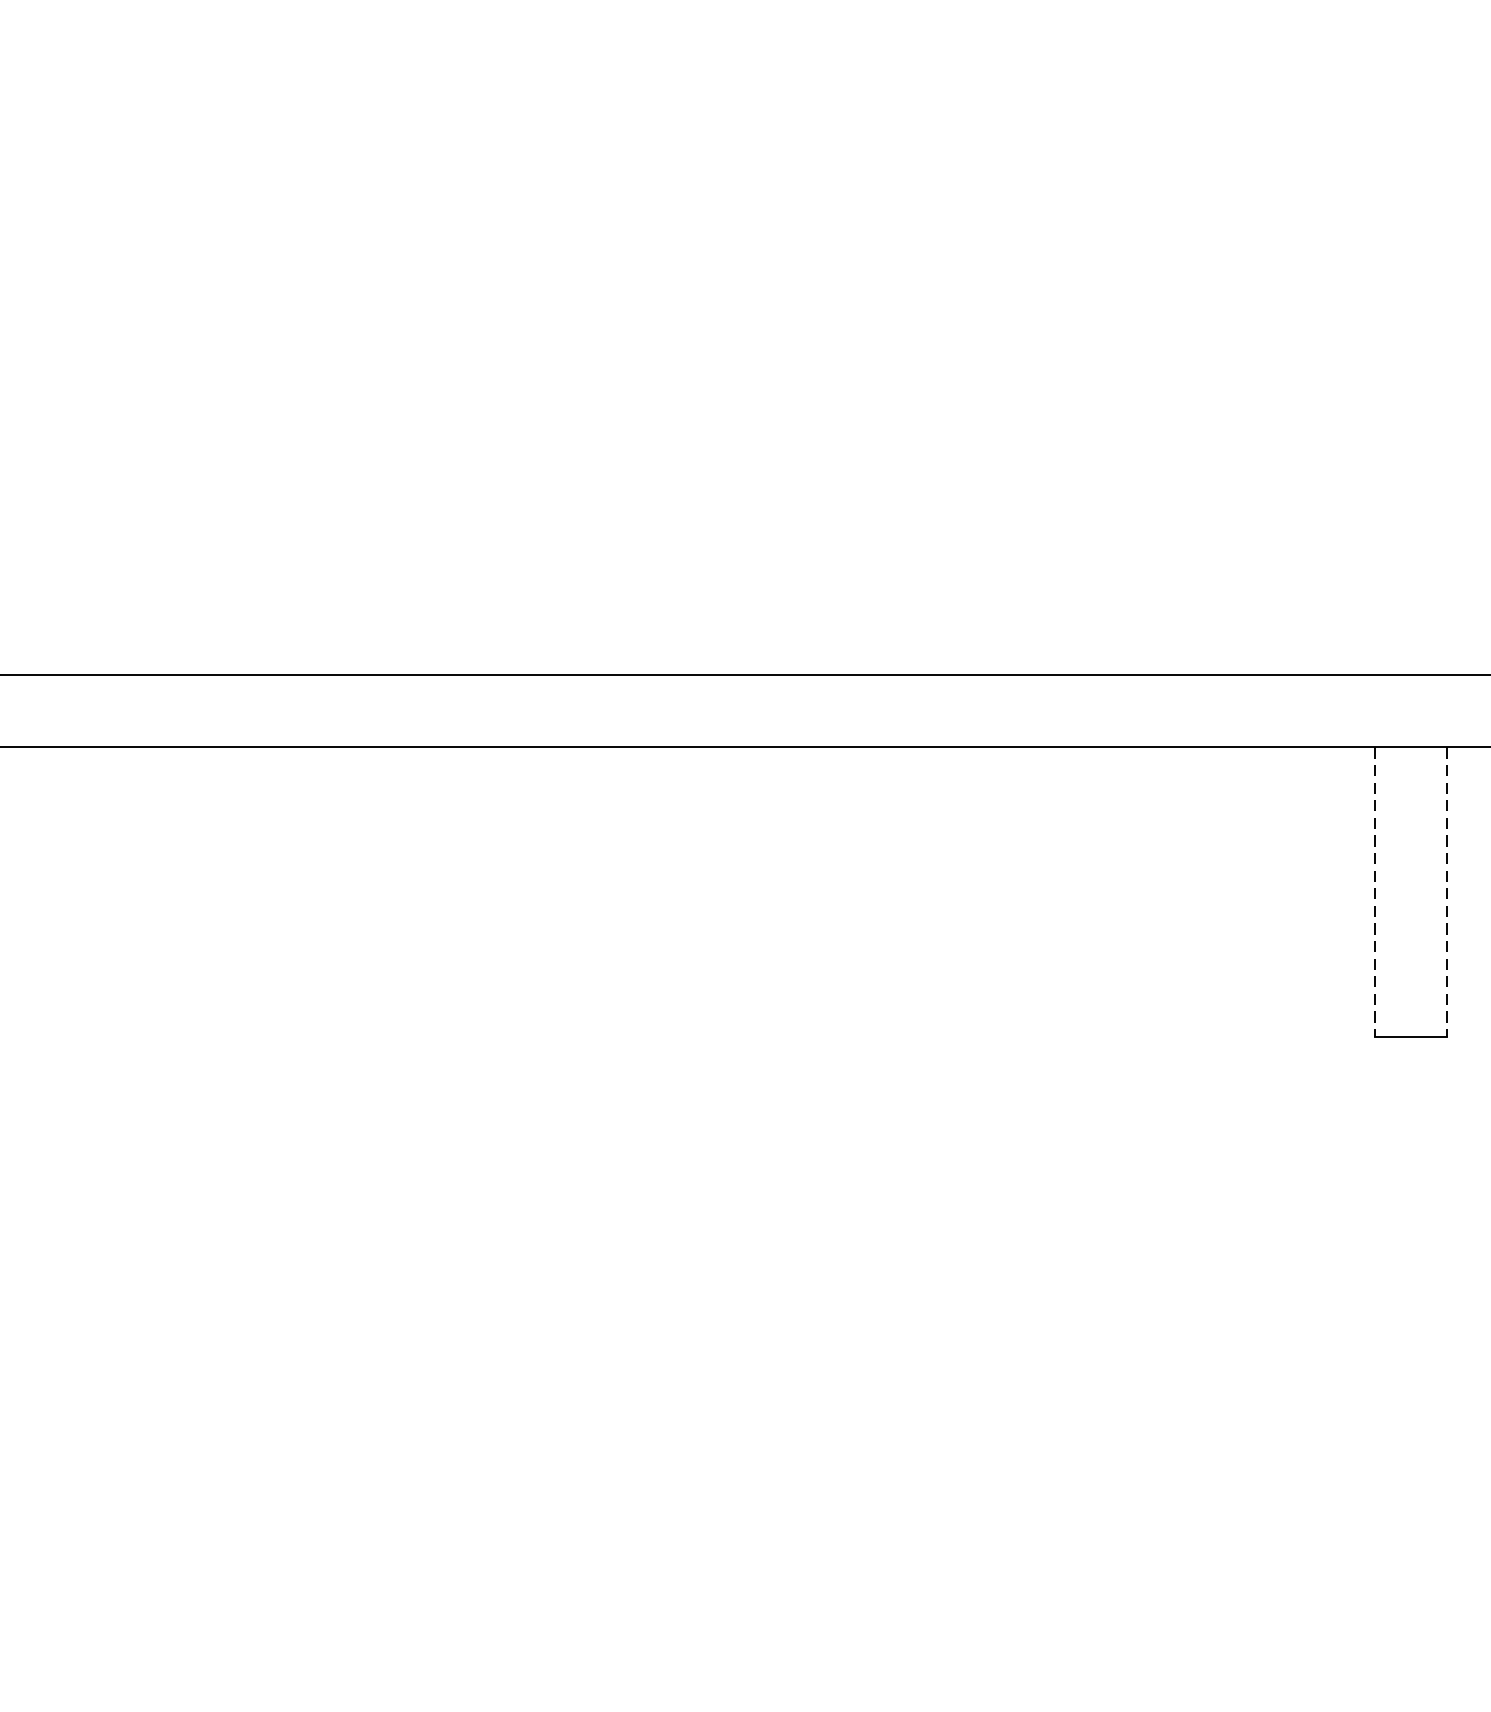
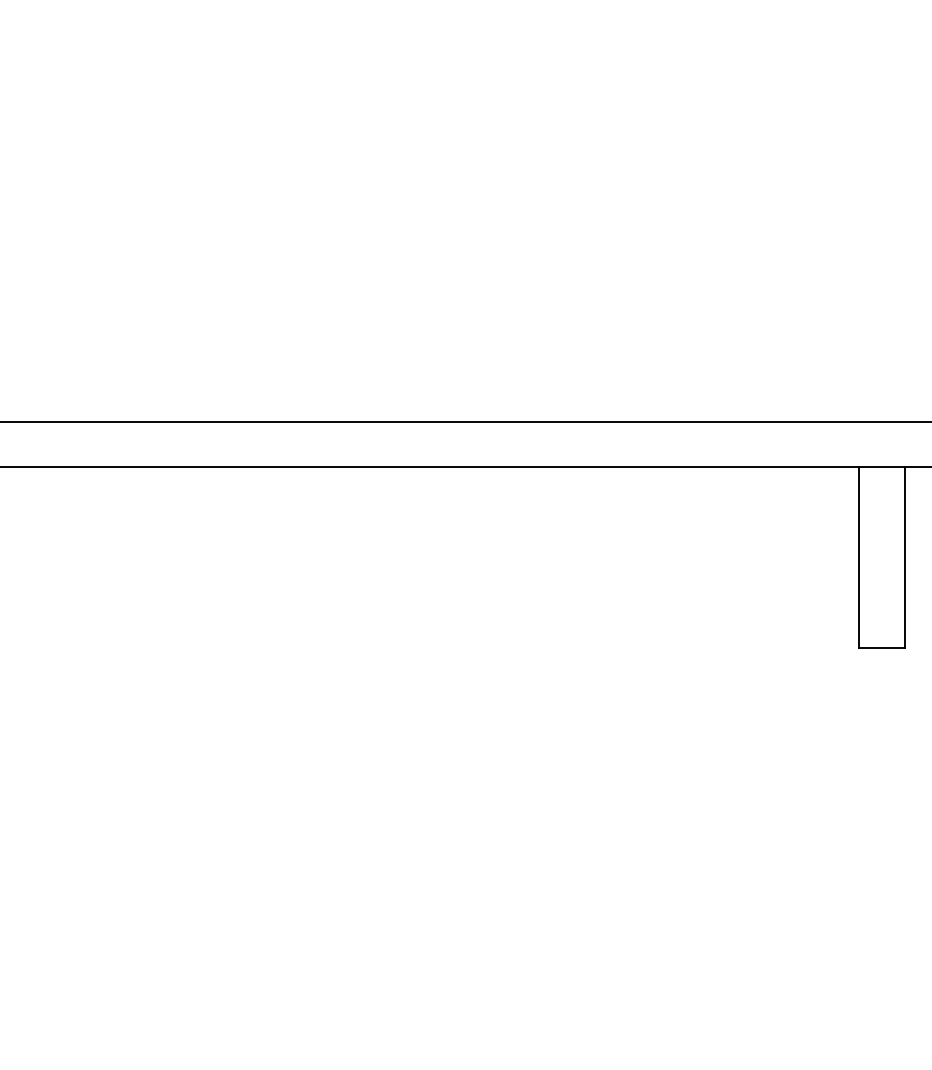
line: (1375, 892) -> (859, 557), dashed -> solid
line: (1447, 892) -> (904, 557), dashed -> solid

